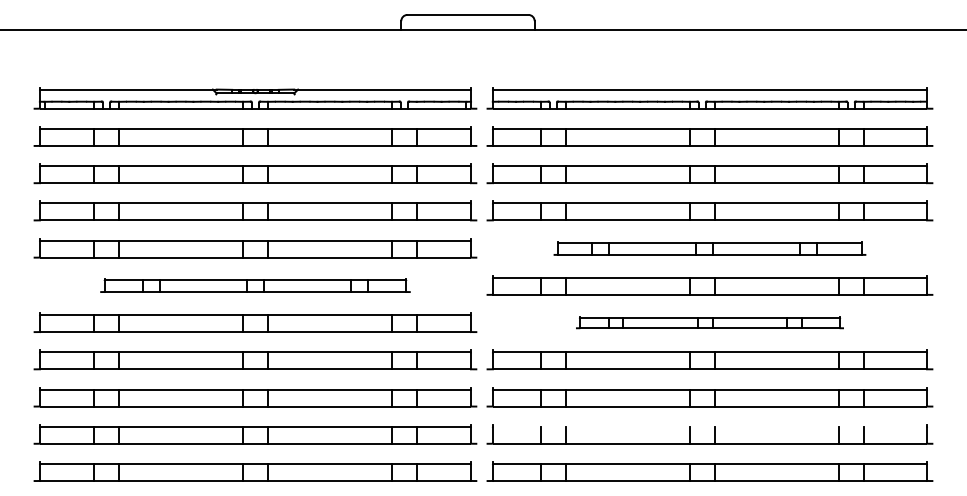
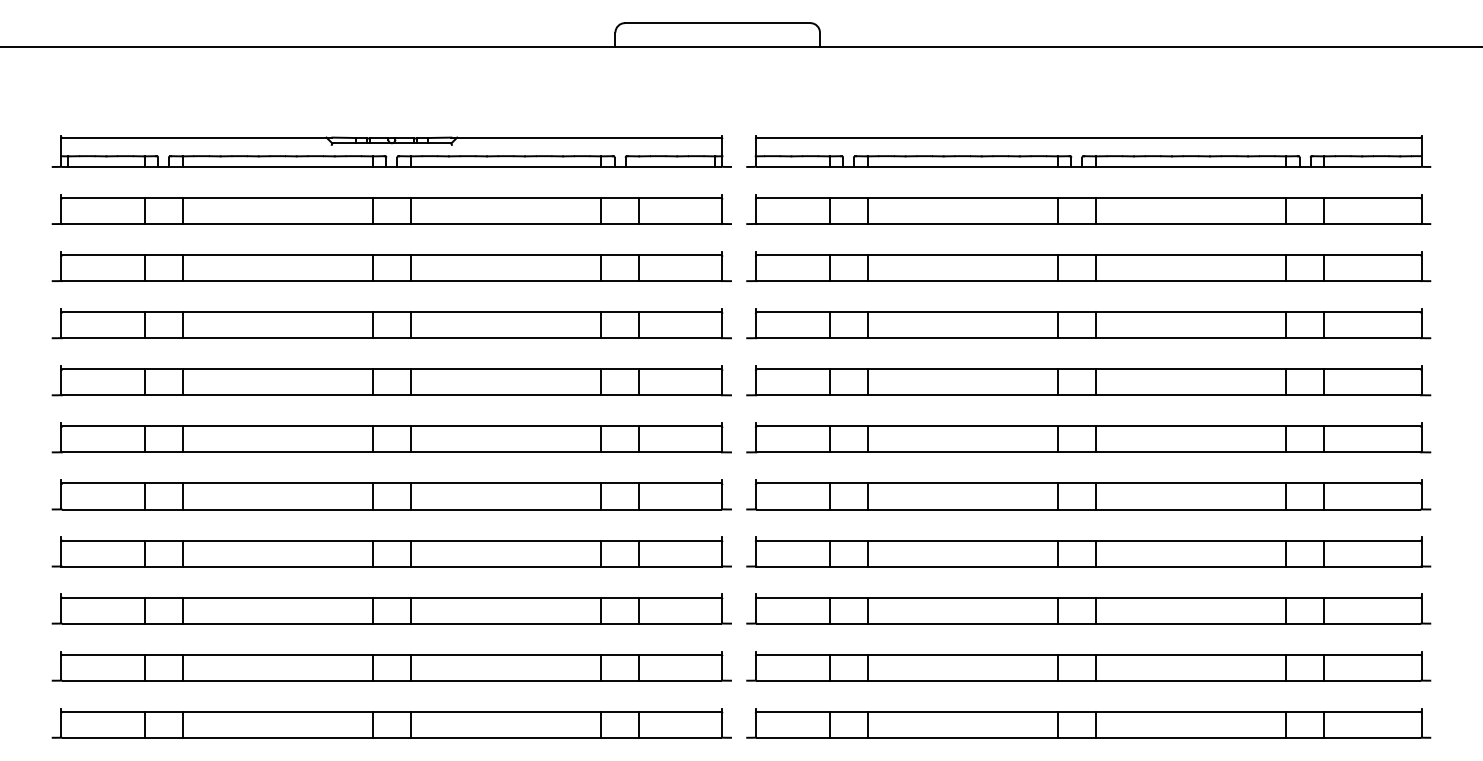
part: (709, 248) -> (1088, 381), size x1.43
part: (255, 285) -> (391, 437), size x1.43
part: (709, 322) -> (1088, 494), size x1.67
line: (709, 426) -> (1088, 654), added

